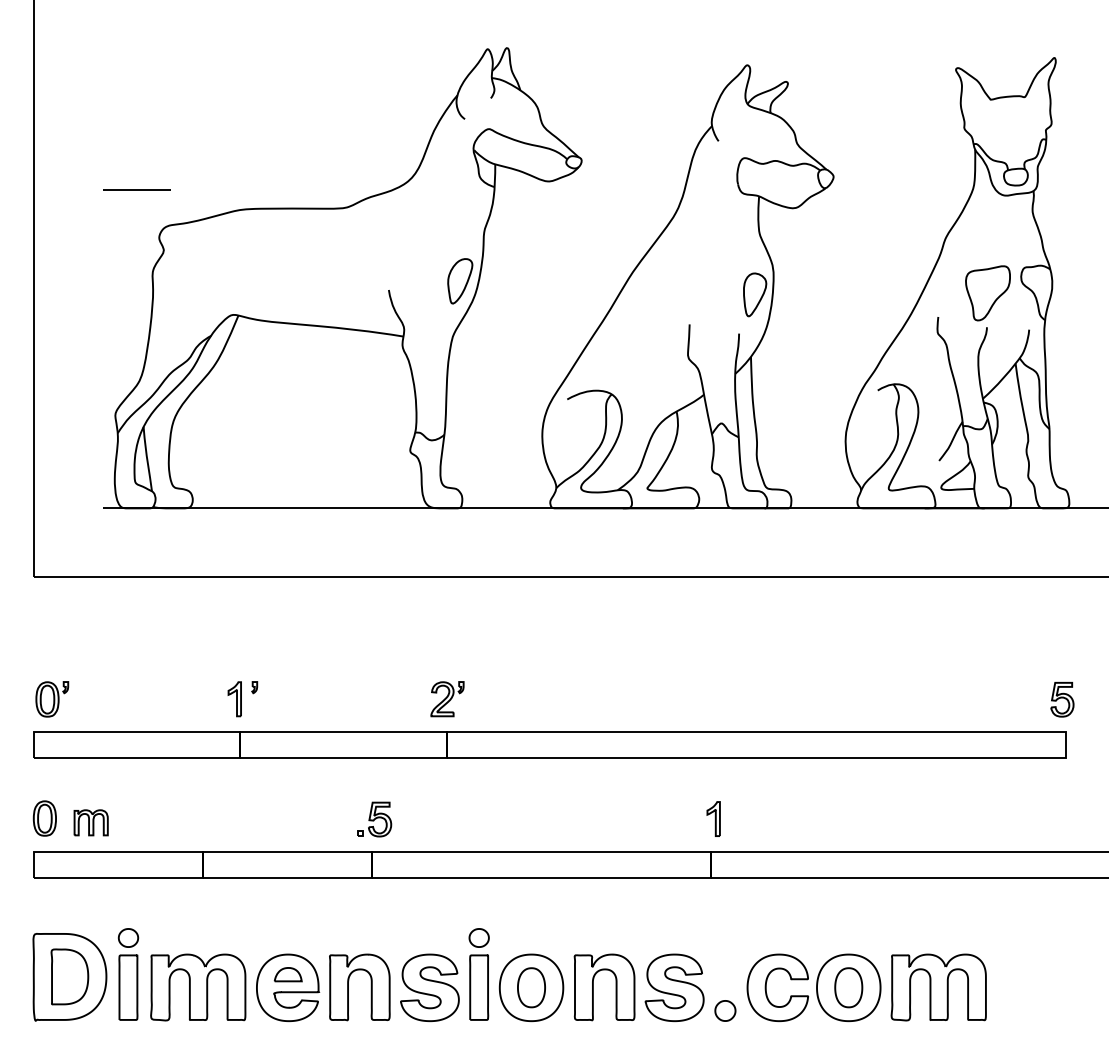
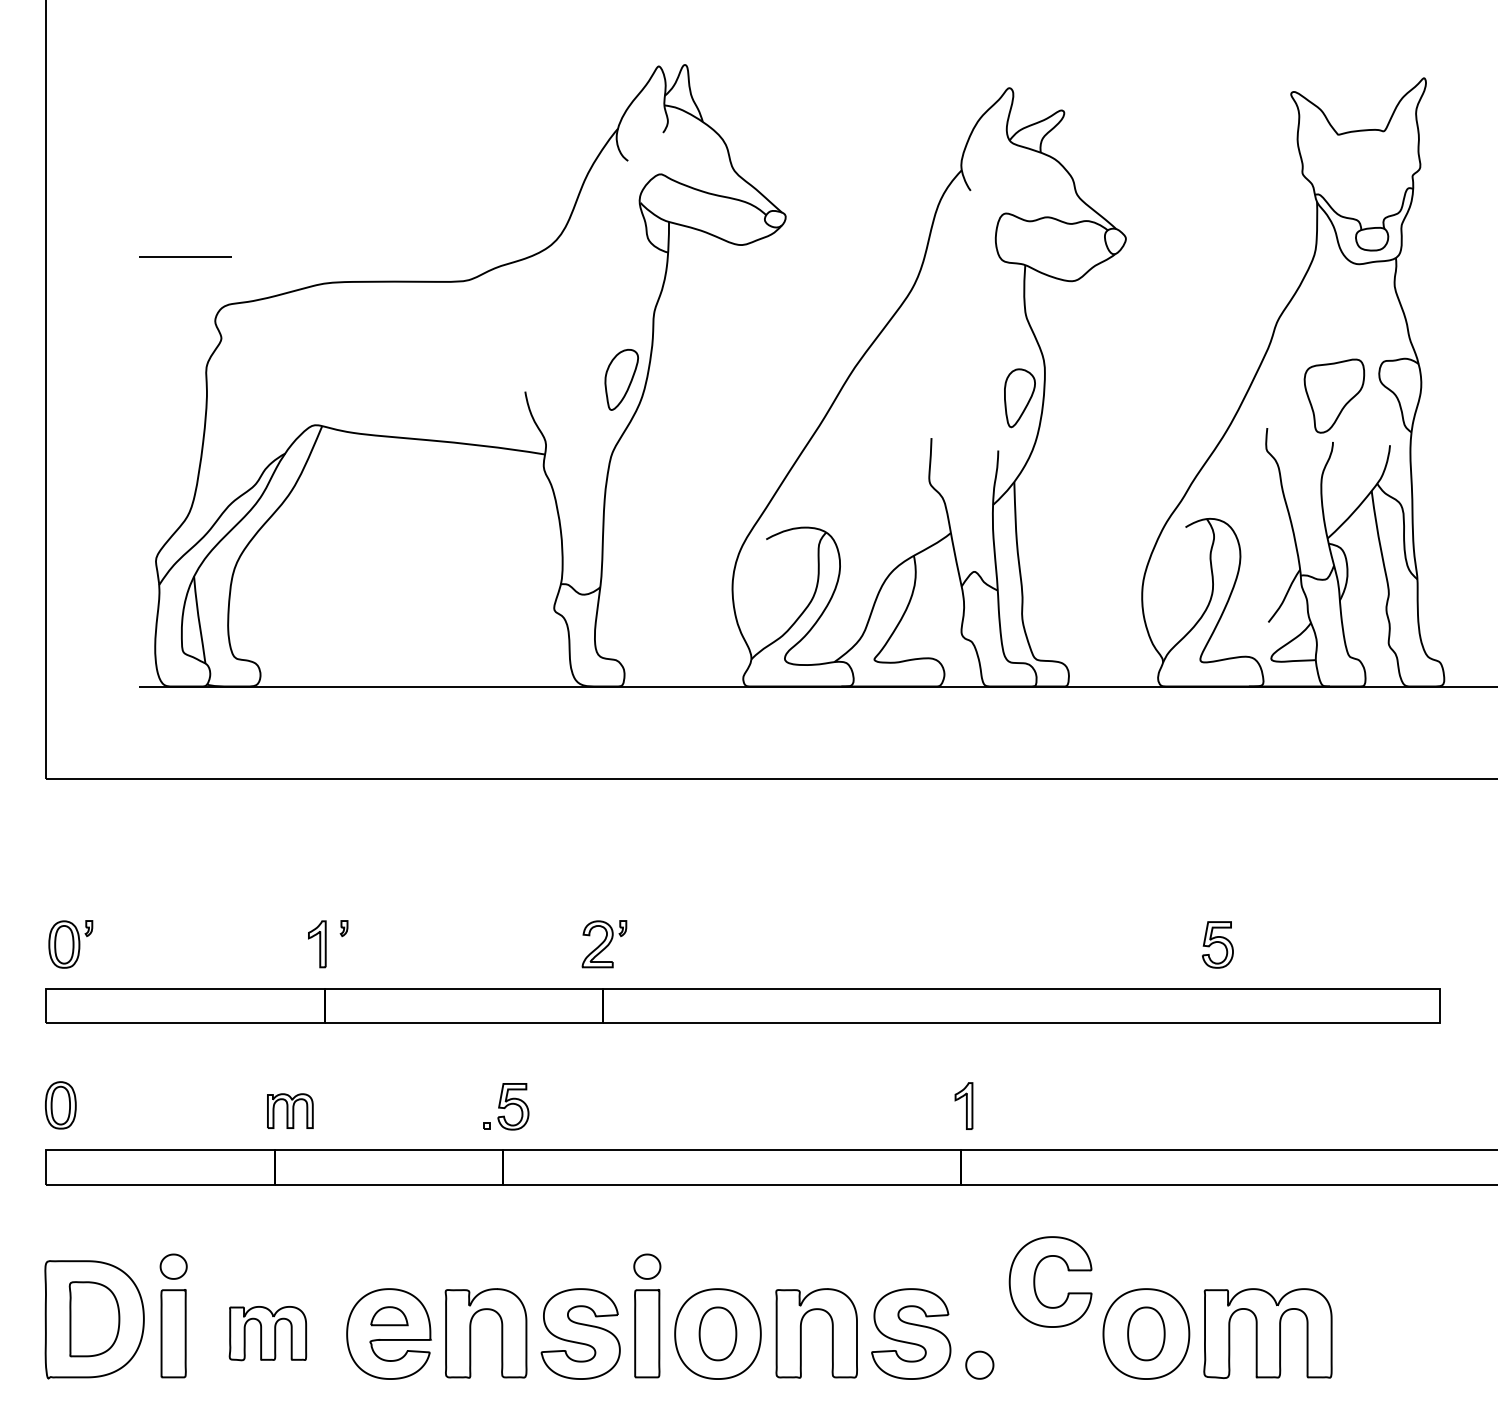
part: (1062, 699) -> (1217, 944), moved
part: (91, 822) -> (290, 1110), moved
part: (197, 987) -> (267, 1333), size x0.6
part: (766, 987) -> (1035, 1281), moved

